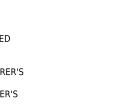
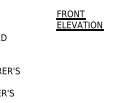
part: (82, 20) -> (79, 19), added

